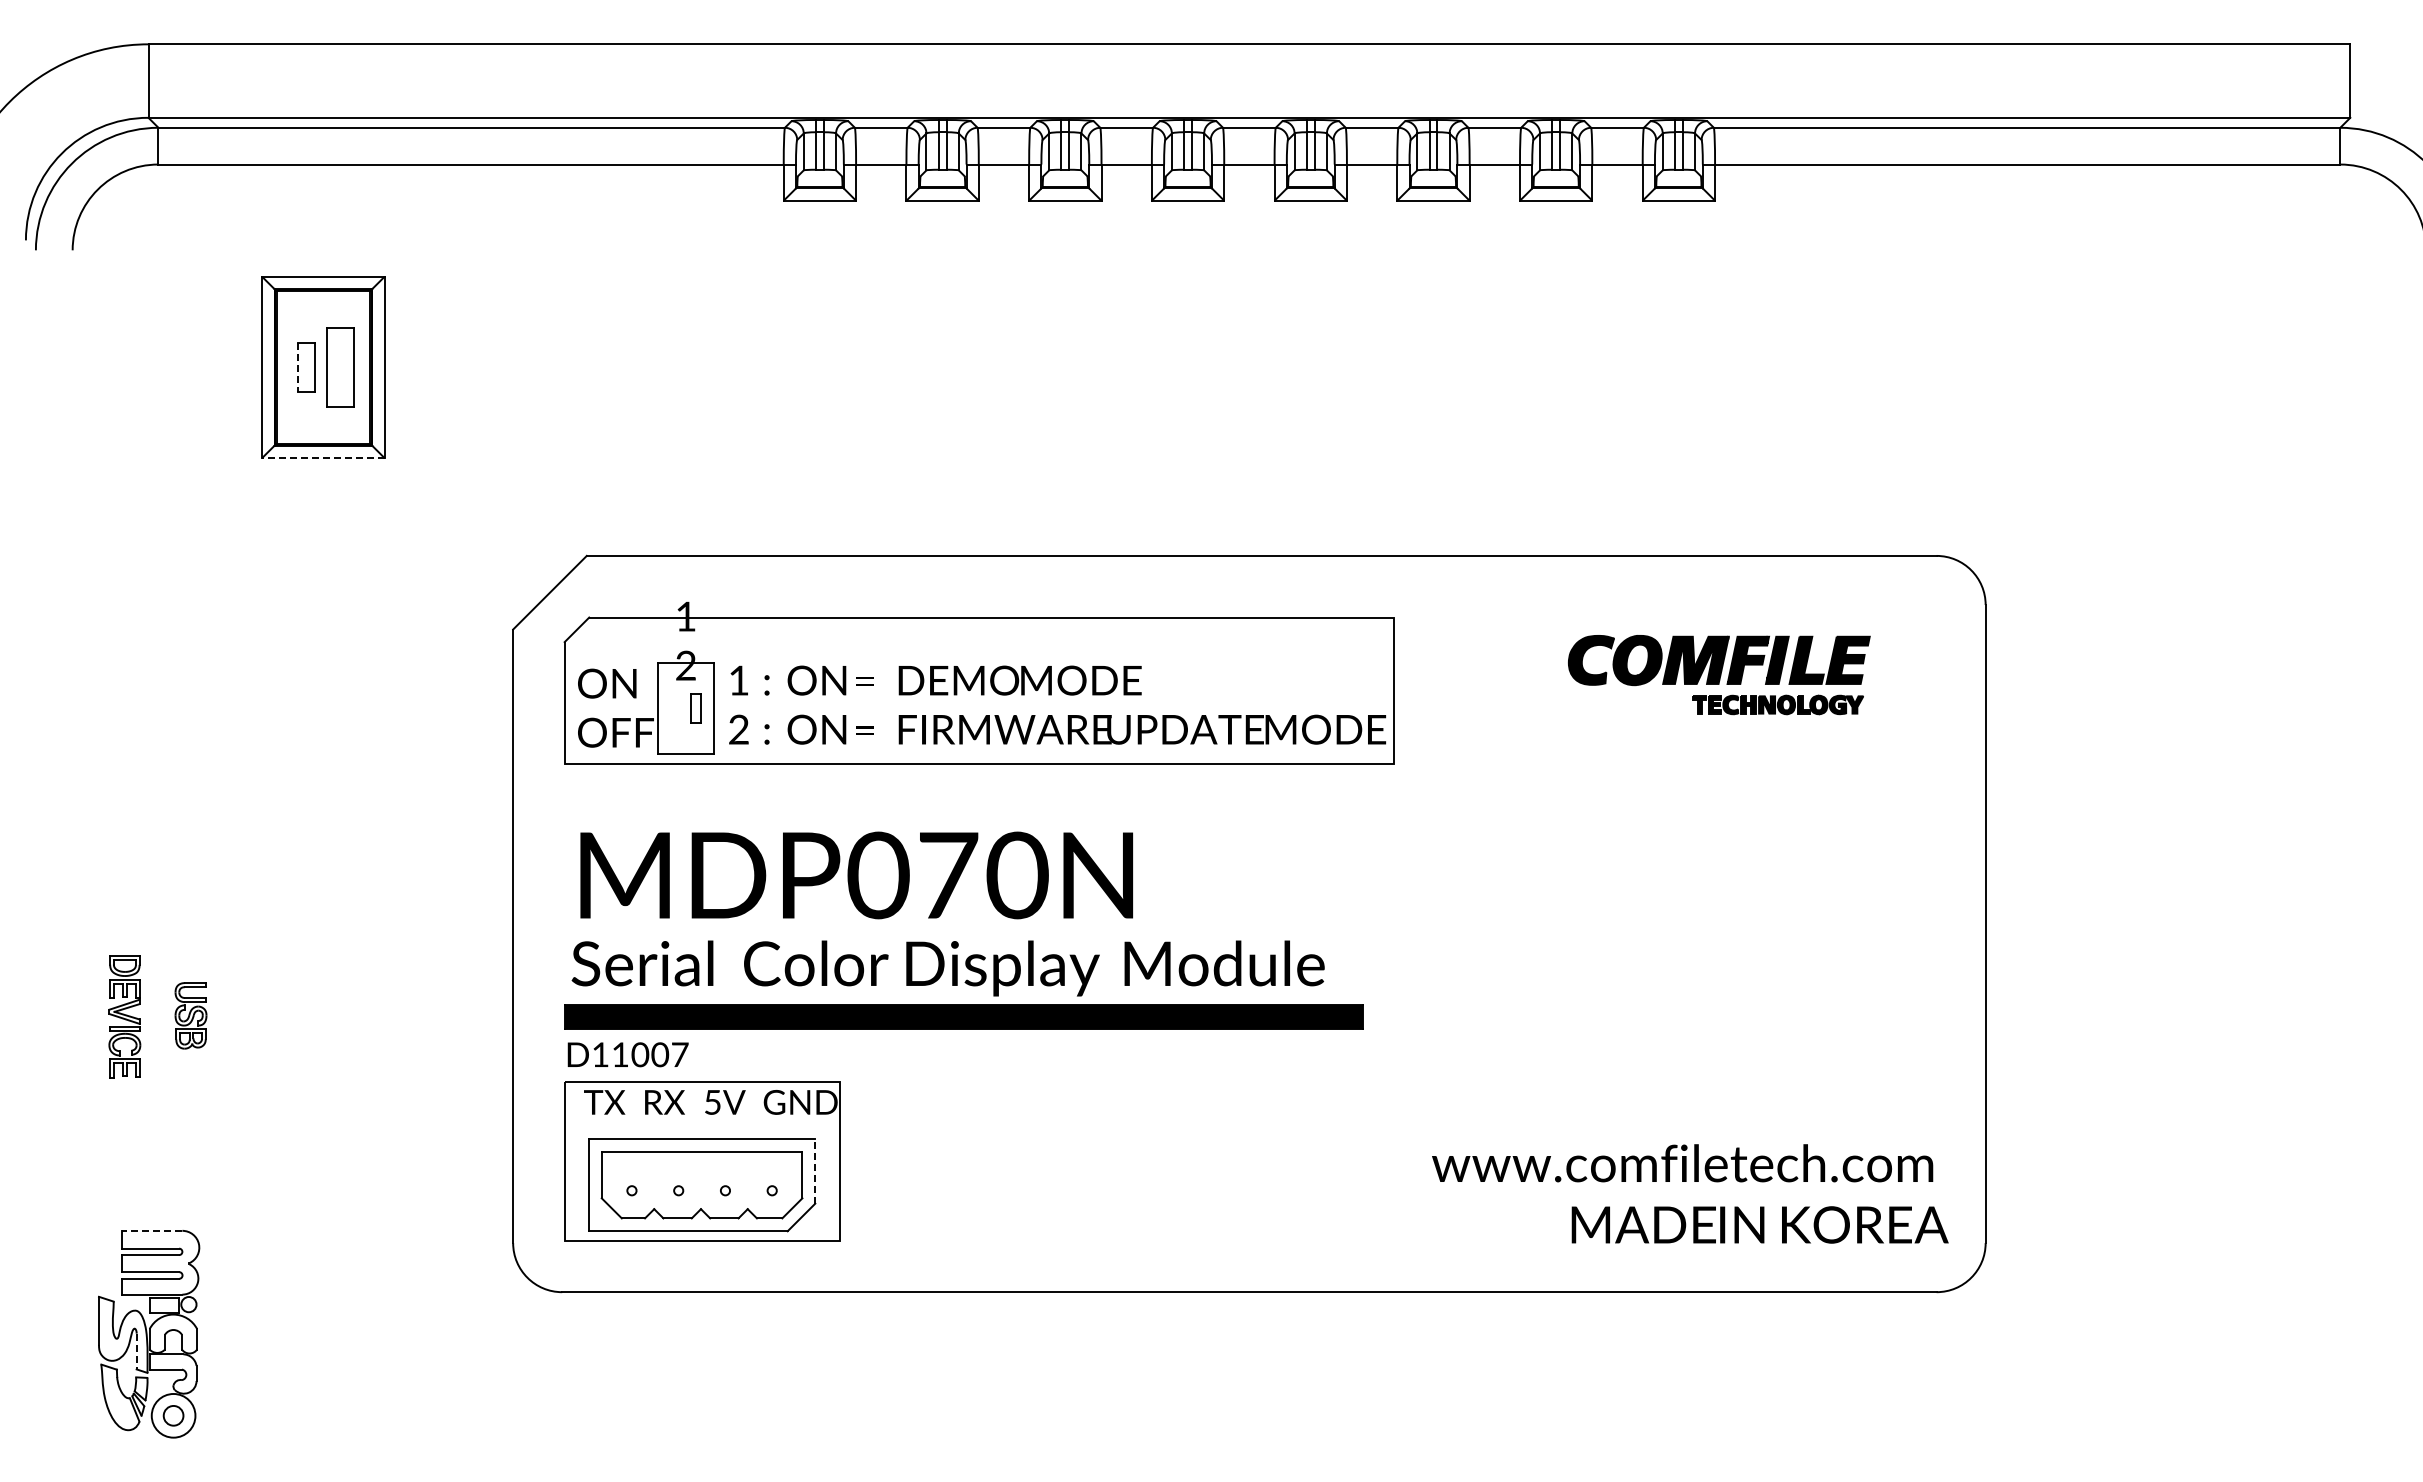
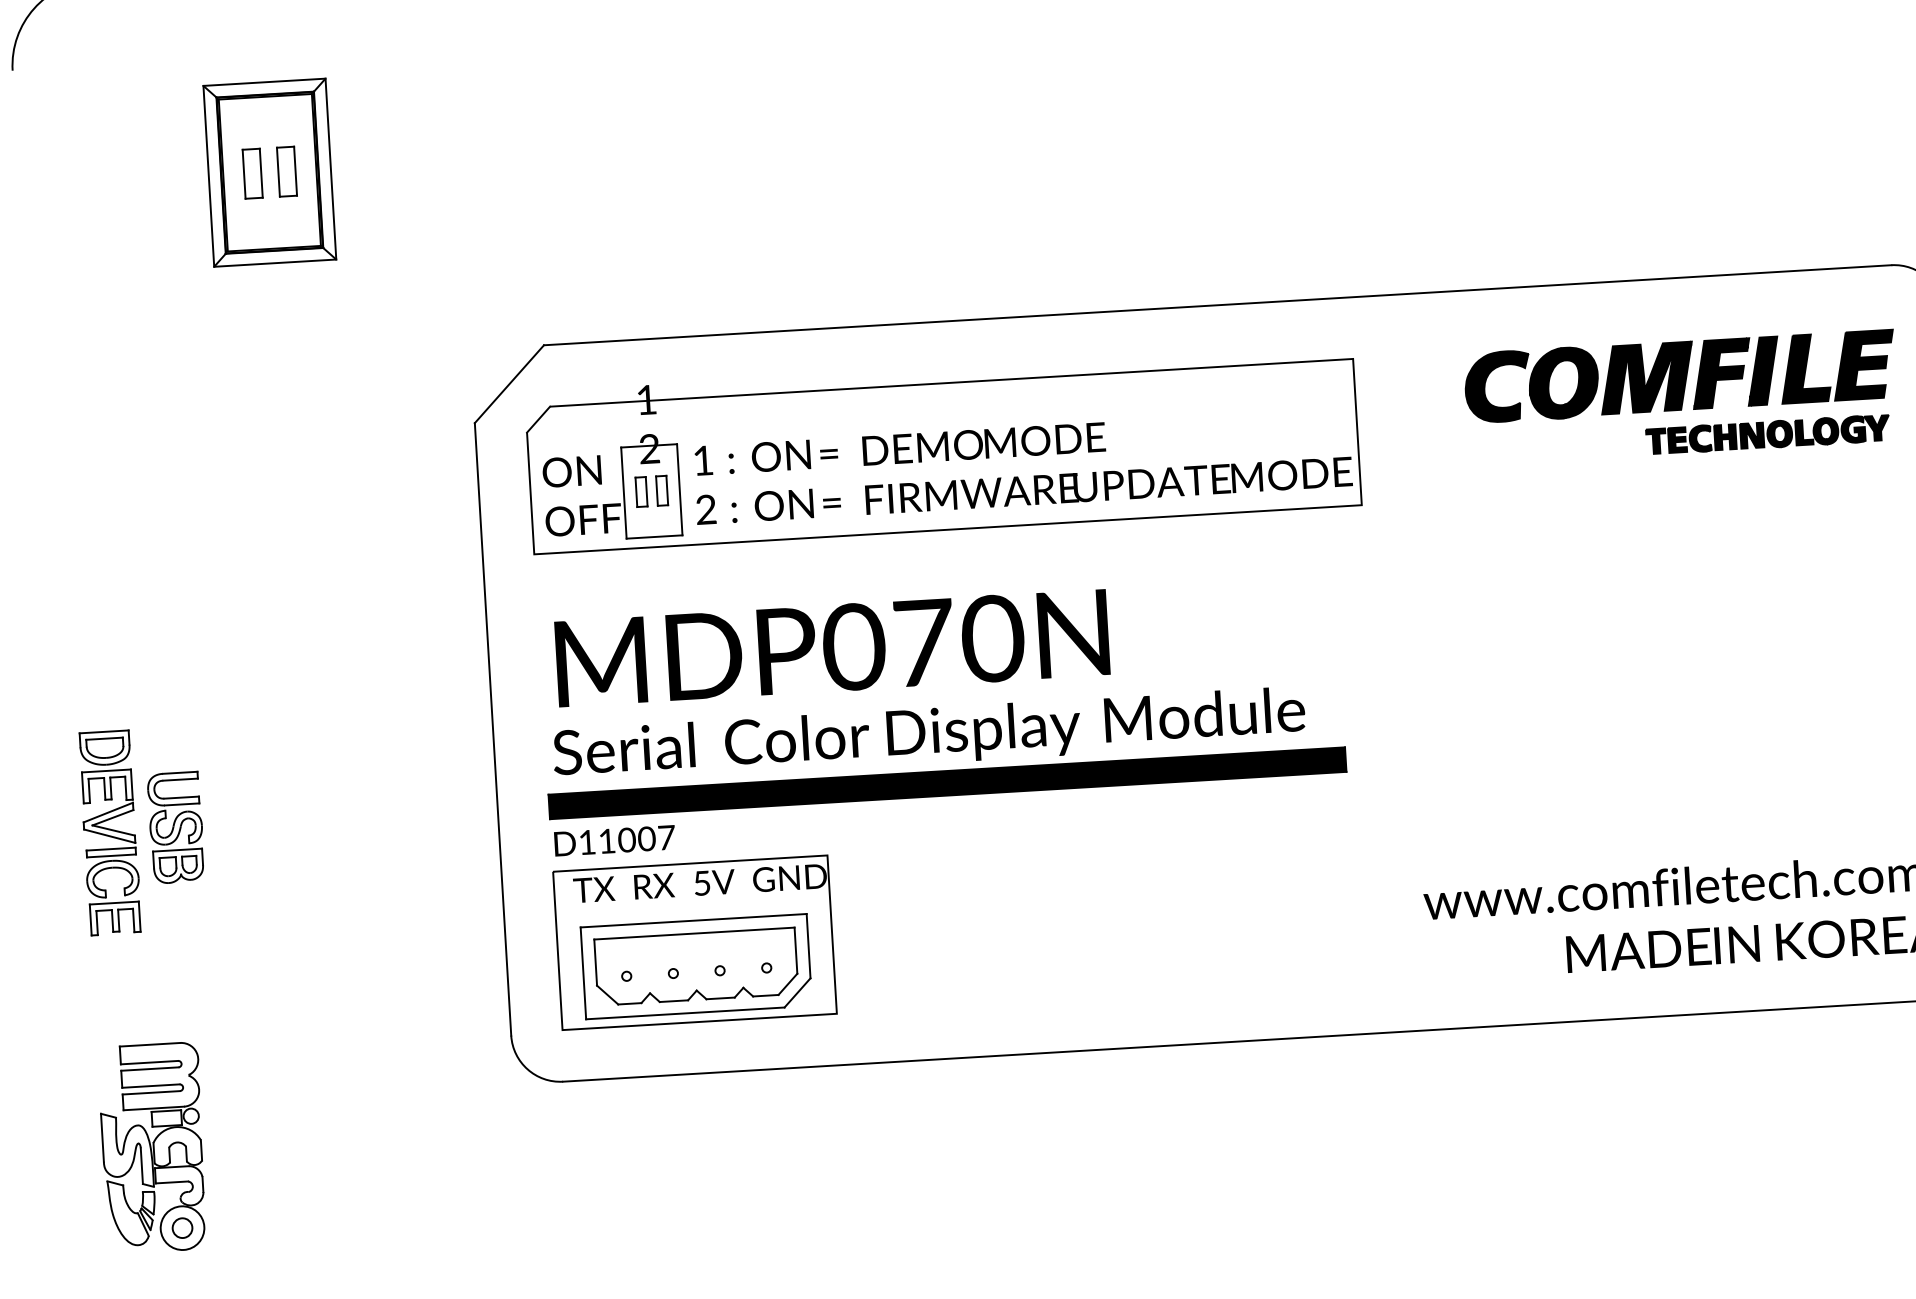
line: (297, 367) -> (244, 174), dashed -> solid
part: (340, 367) -> (286, 171), size x0.62
line: (322, 458) -> (274, 263), dashed -> solid
part: (1719, 674) -> (1681, 396), size x1.43
part: (675, 708) -> (641, 492), added
part: (190, 1015) -> (175, 827), size x1.67
part: (124, 1016) -> (109, 832), size x1.67
line: (815, 1170) -> (808, 945), dashed -> solid
line: (151, 1230) -> (149, 1044), dashed -> solid
line: (136, 1351) -> (141, 1166), dashed -> solid

